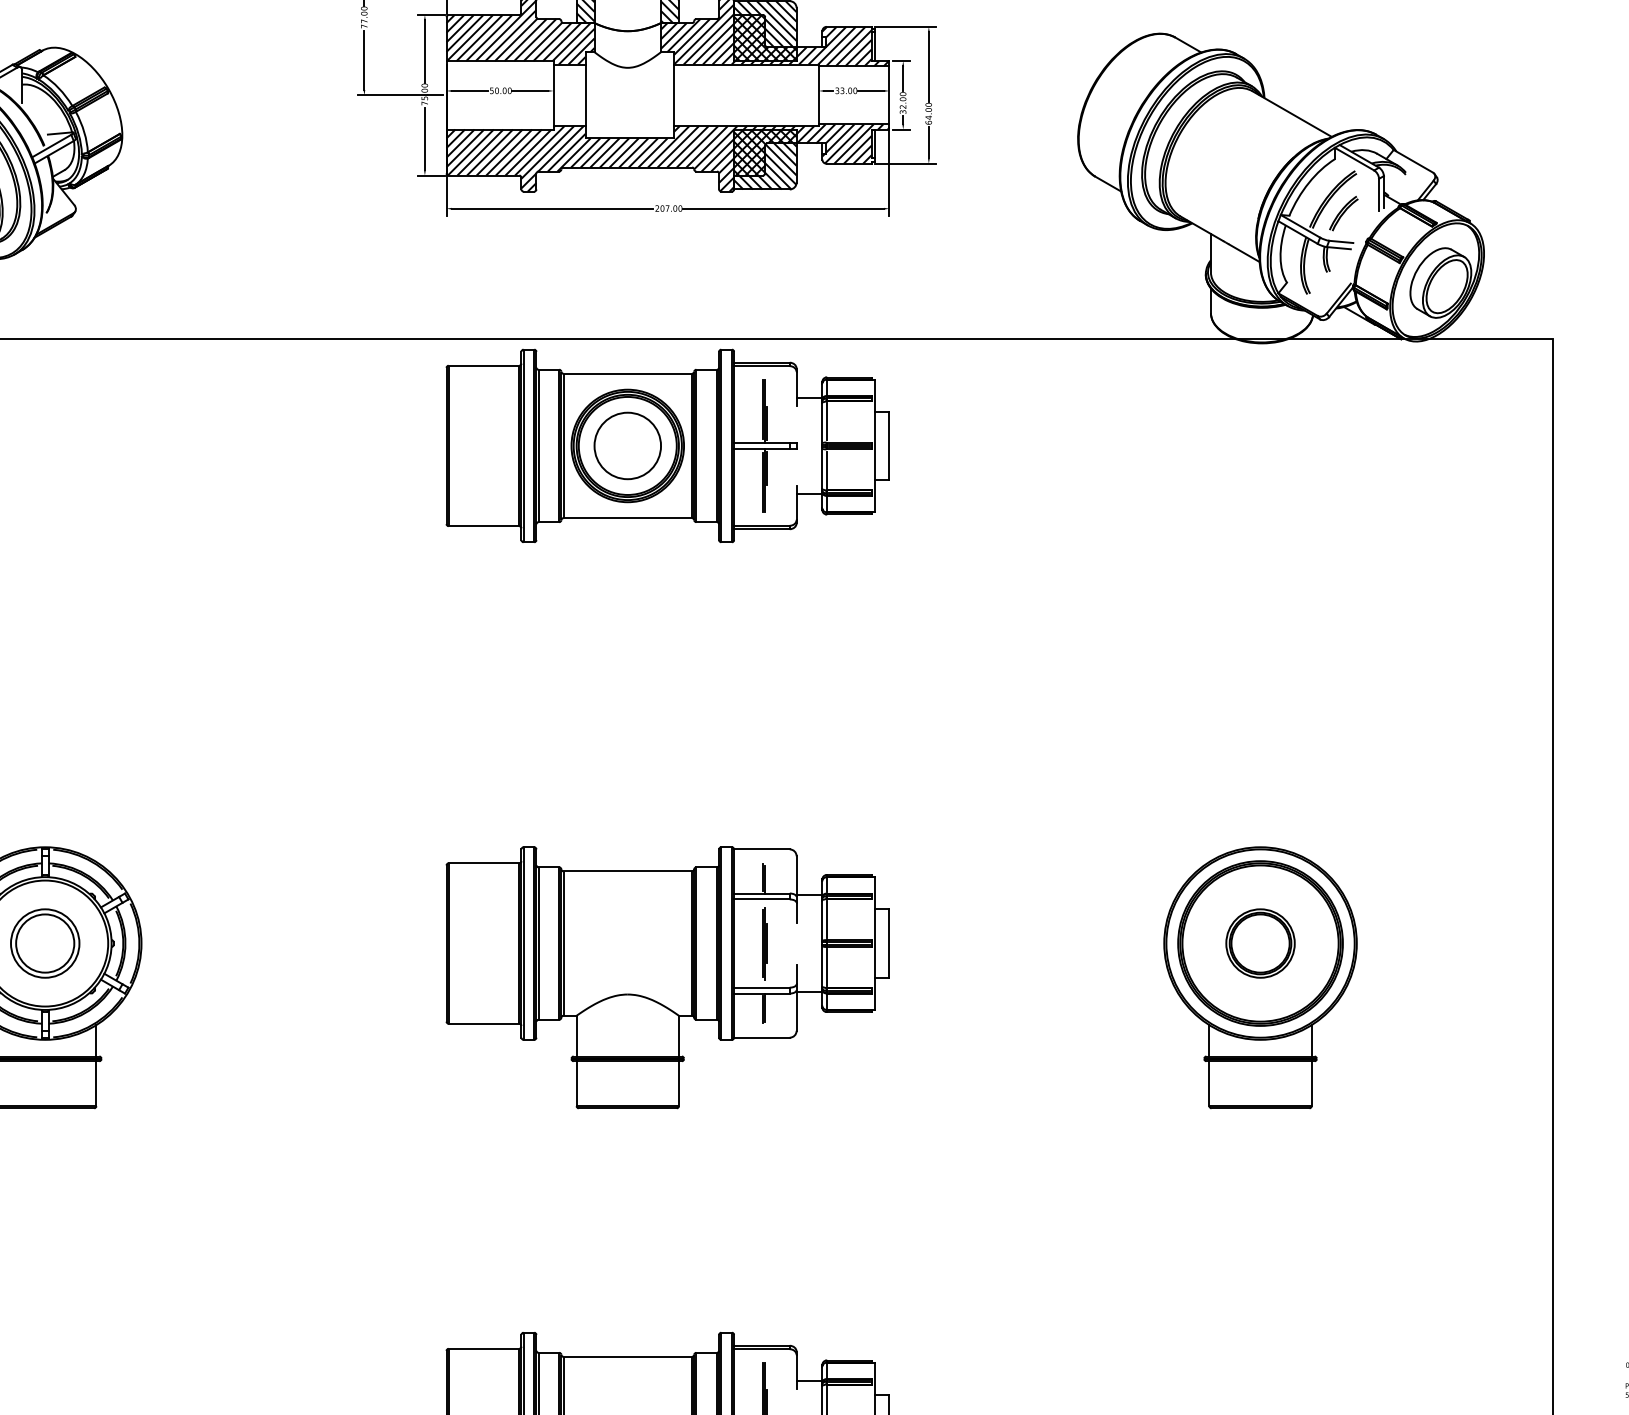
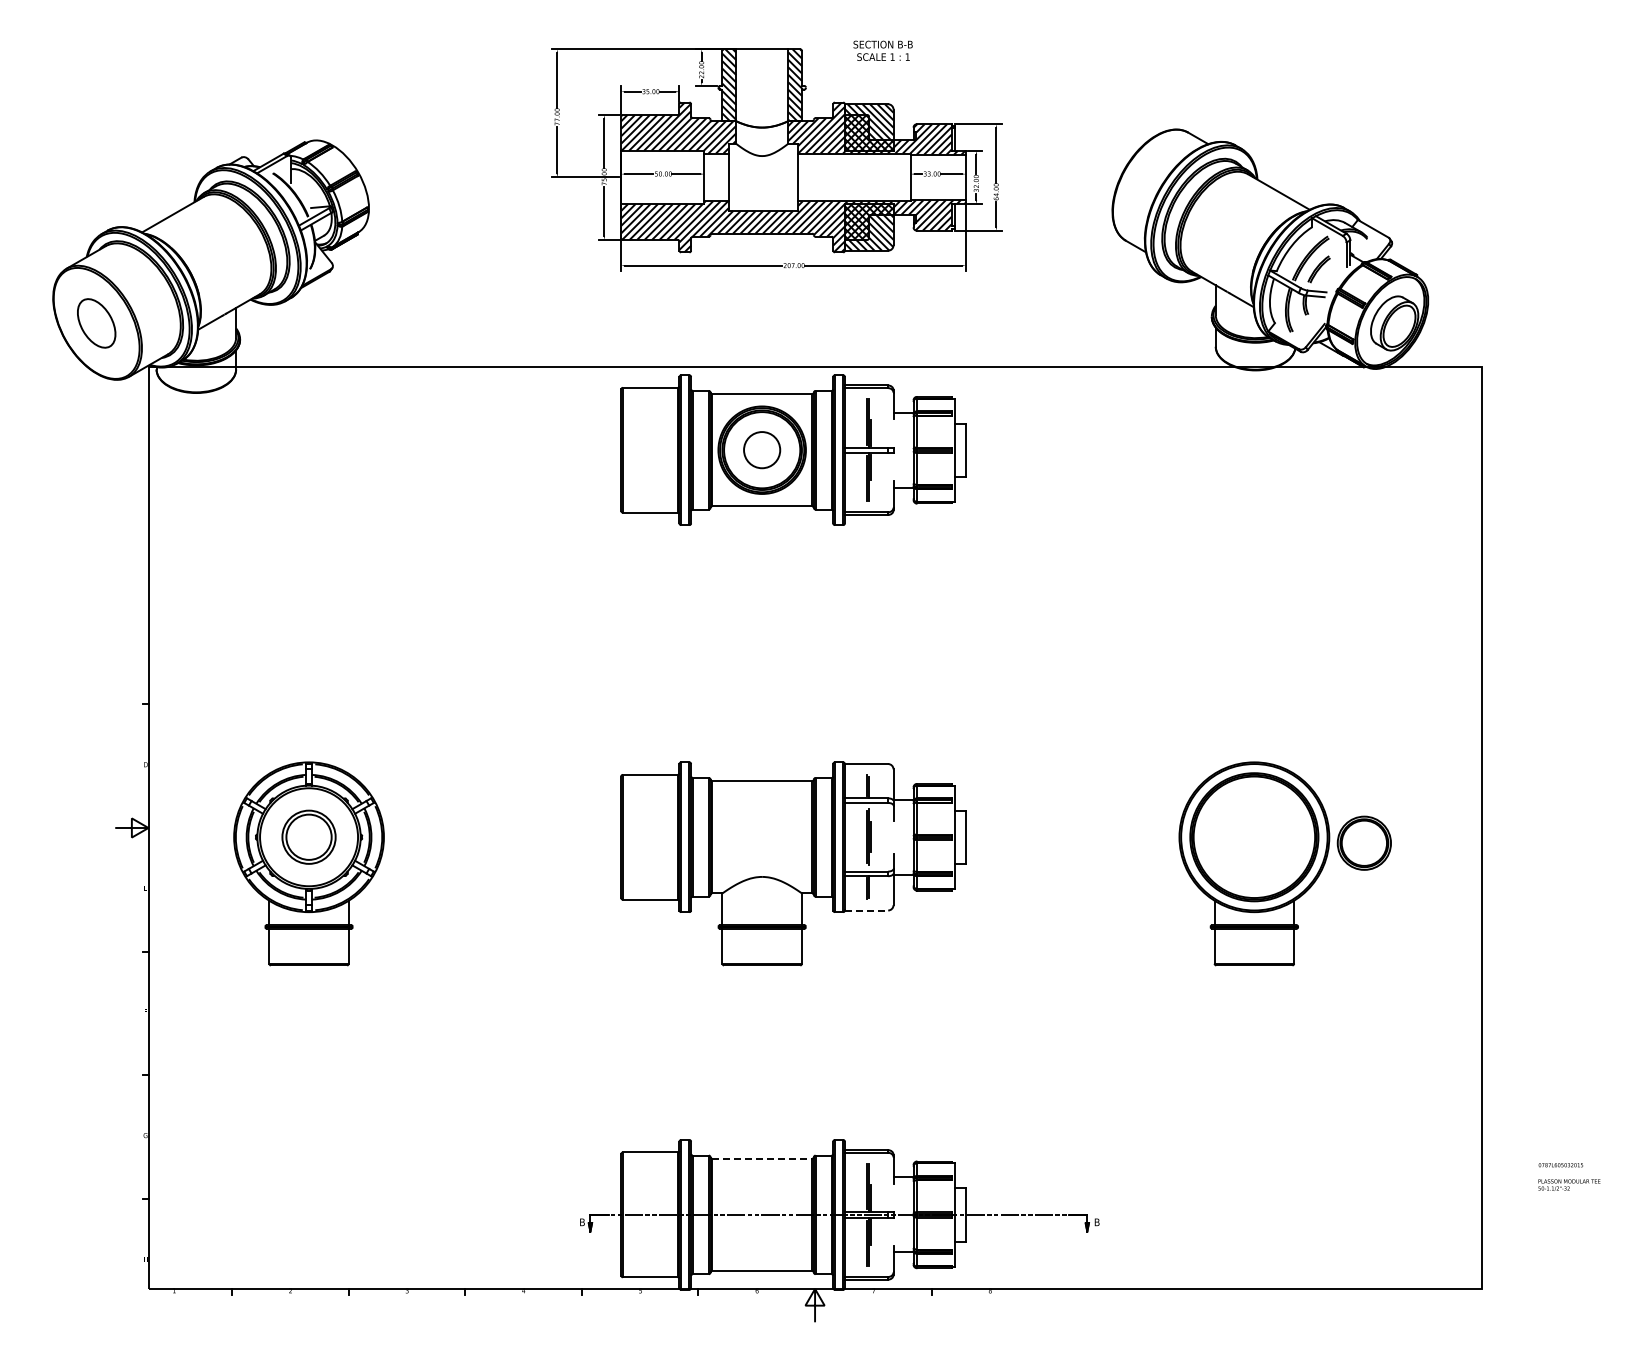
circle: (626, 445) -> (761, 449), size x0.7
part: (1259, 942) -> (1363, 842), moved
line: (761, 1037) -> (866, 910), solid -> dashed
line: (628, 1356) -> (762, 1158), solid -> dashed

